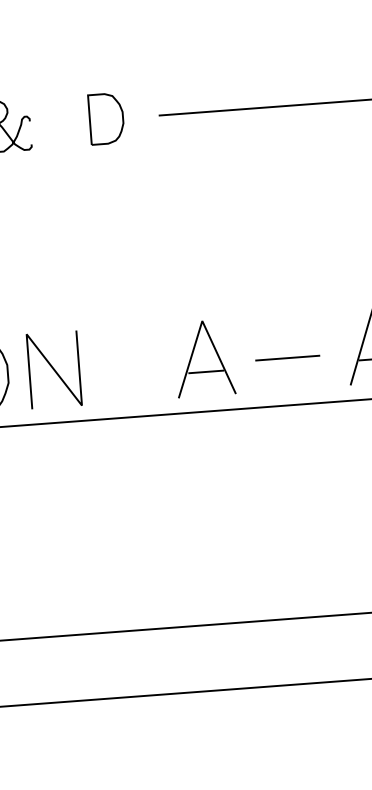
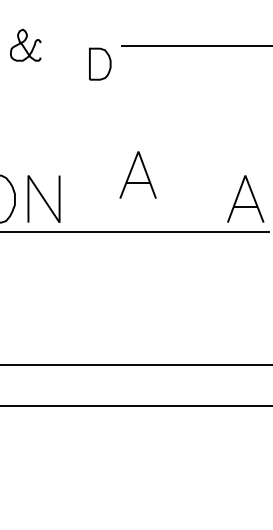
part: (106, 117) -> (100, 63), moved
part: (203, 357) -> (137, 174), moved
line: (286, 357) -> (189, 202), removed

